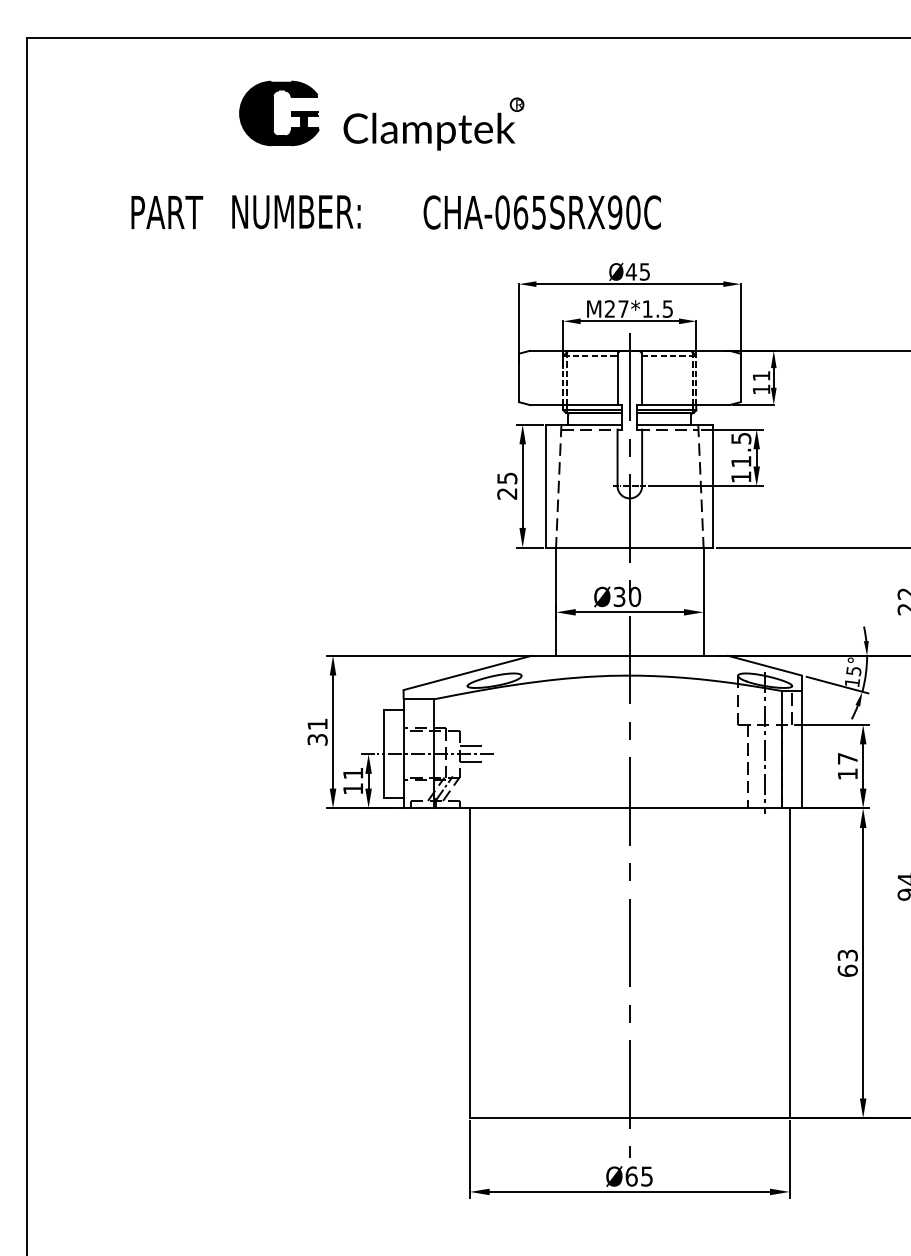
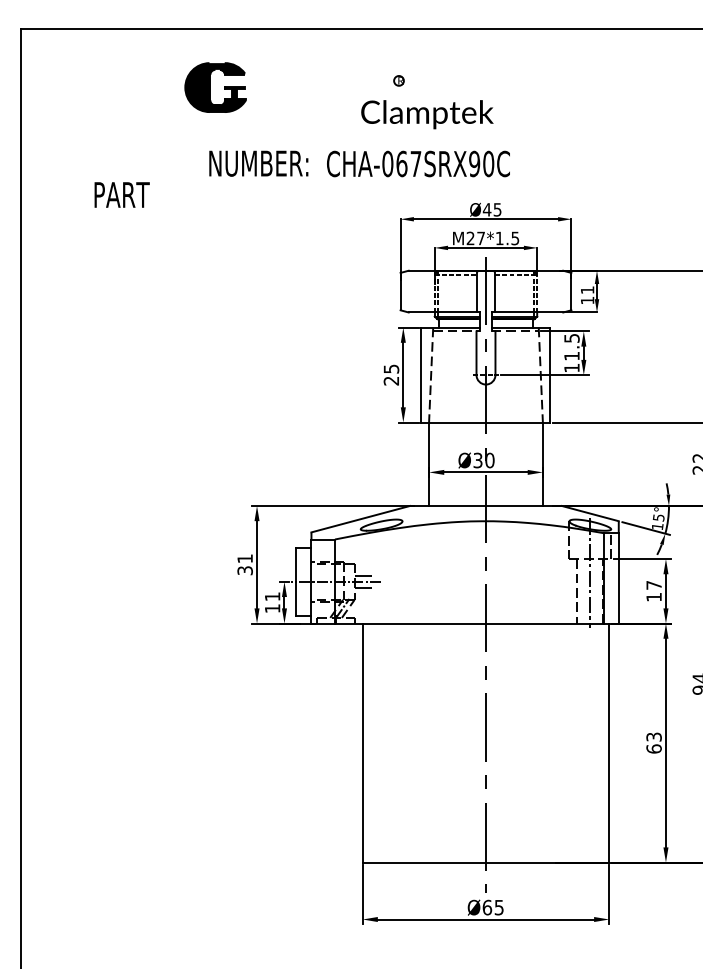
text: (429, 131) -> (427, 114), moved
text: (166, 211) -> (121, 194), moved
text: (296, 211) -> (258, 163), moved
text: (538, 213) -> (415, 164), CHA-065SRX90C -> CHA-067SRX90C

